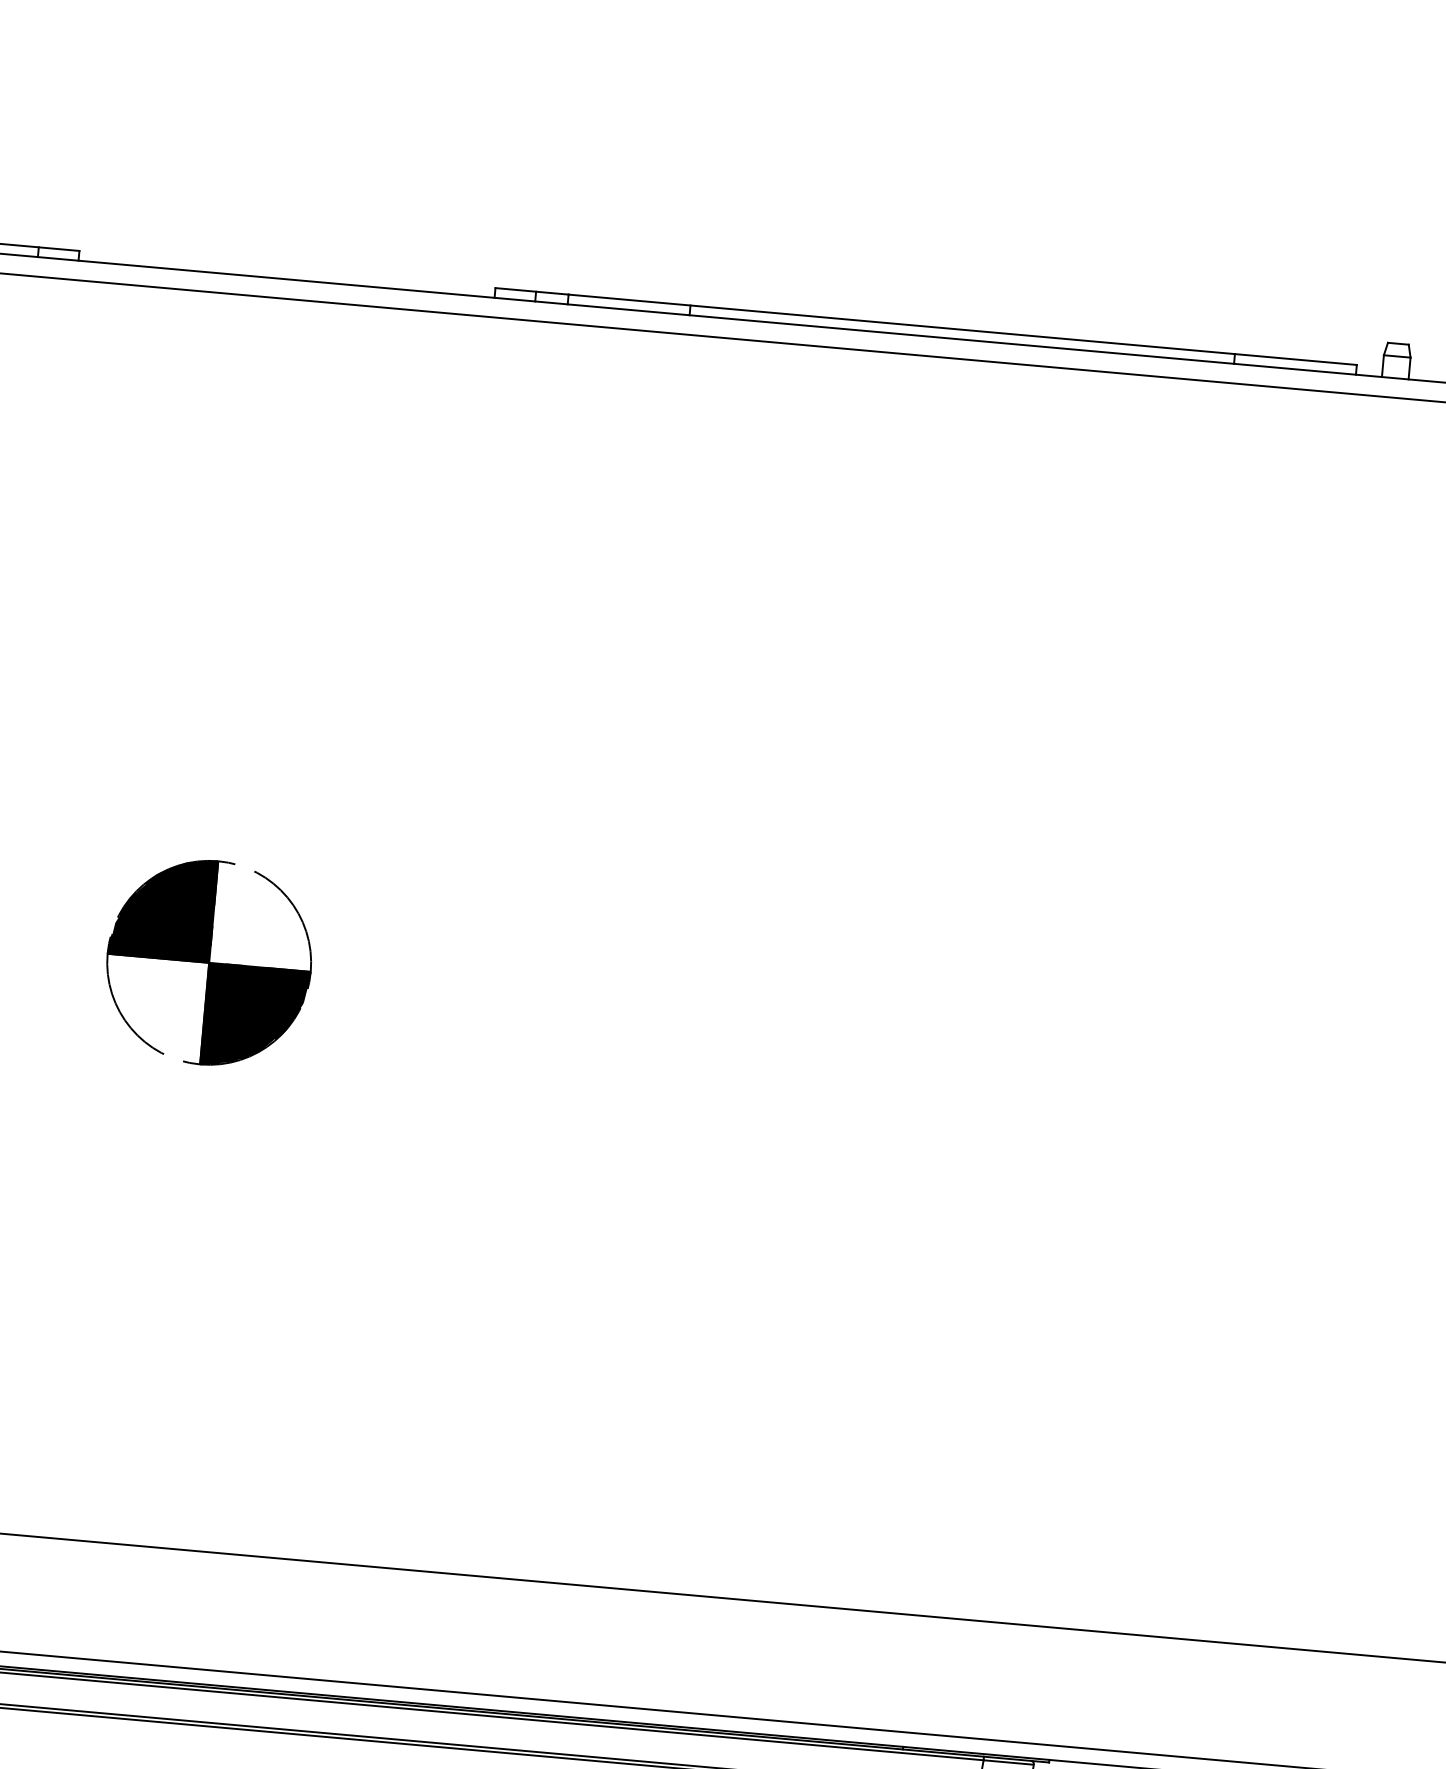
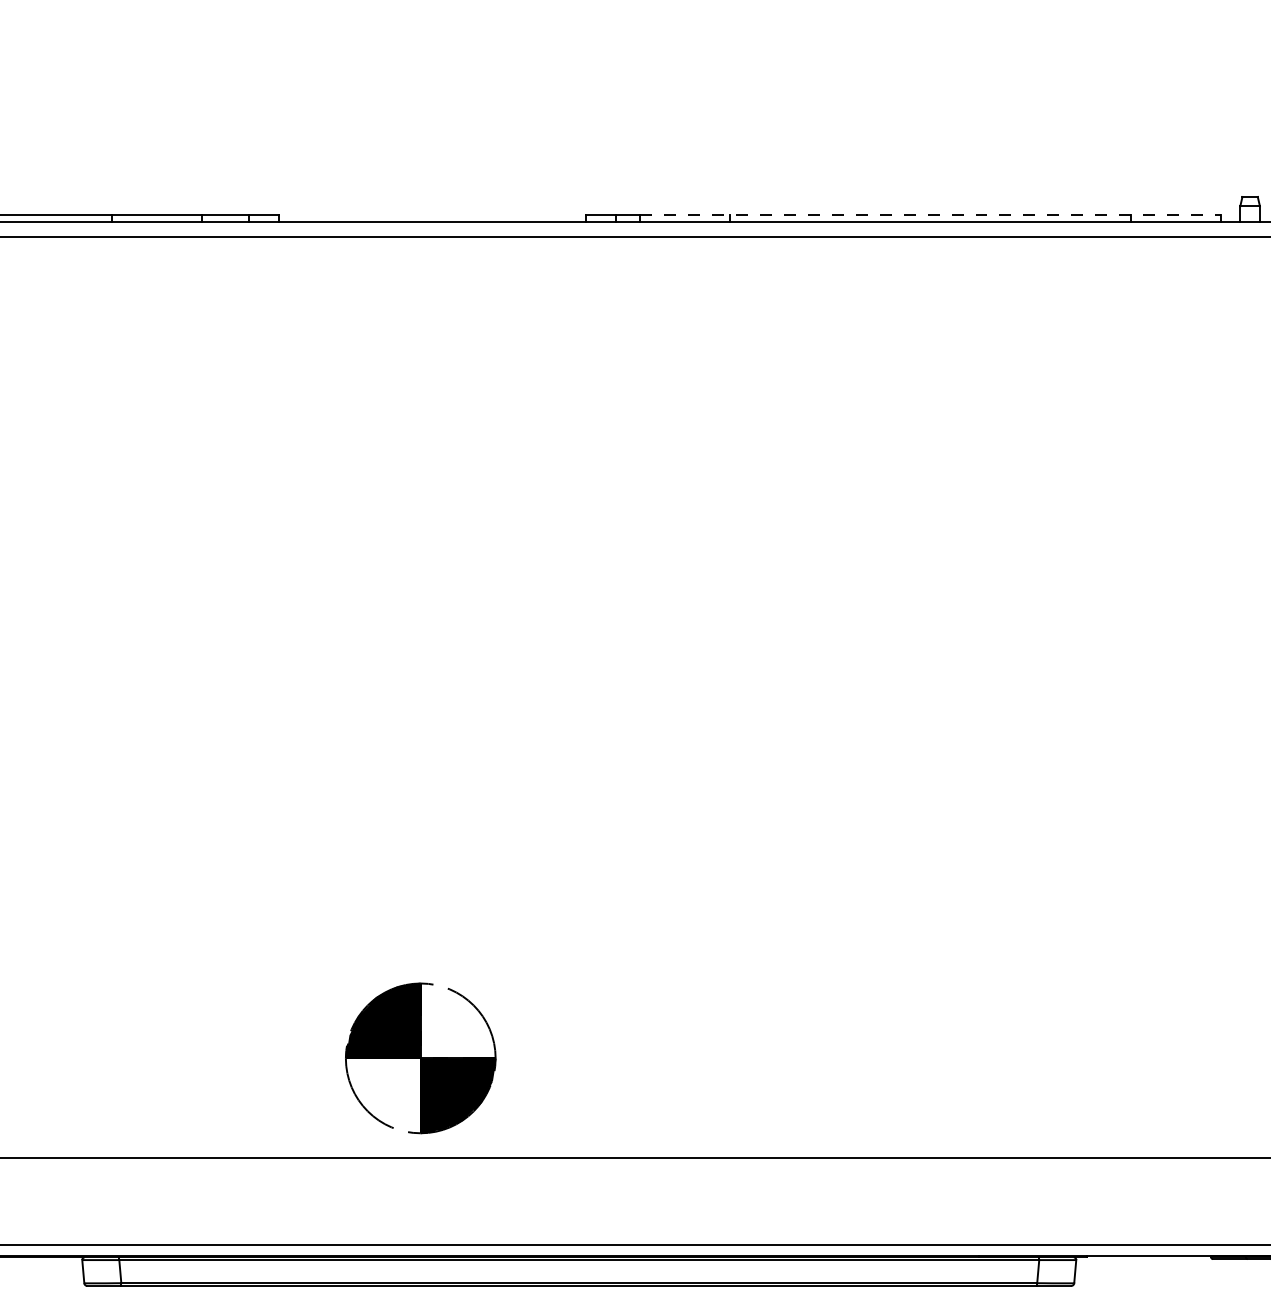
line: (962, 330) -> (930, 215), solid -> dashed
part: (208, 962) -> (420, 1058), moved

